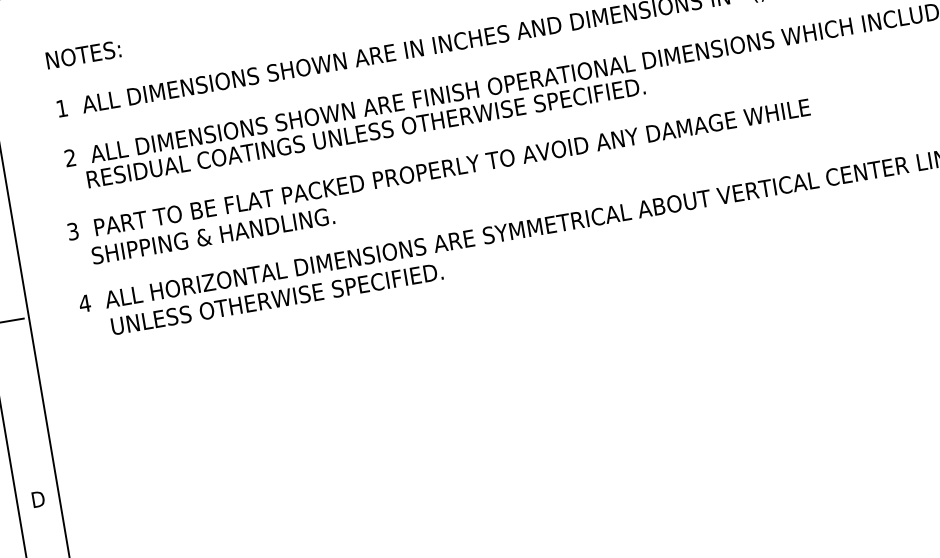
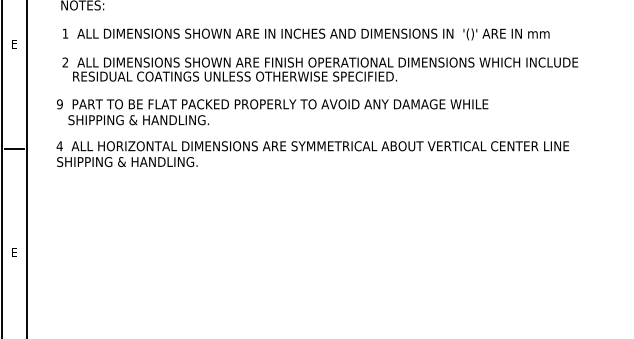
text: (72, 231) -> (59, 104), 3 -> 9
text: (264, 301) -> (161, 162), UNLESS OTHERWISE SPECIFIED. -> SHIPPING & HANDLING.
text: (38, 499) -> (14, 252), D -> E

